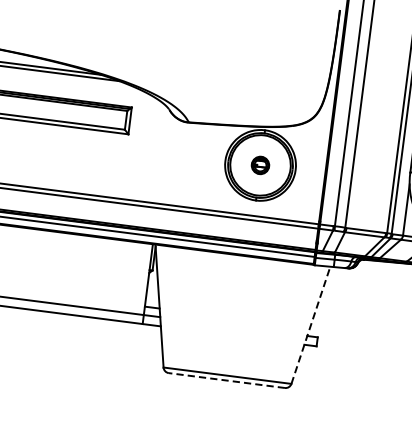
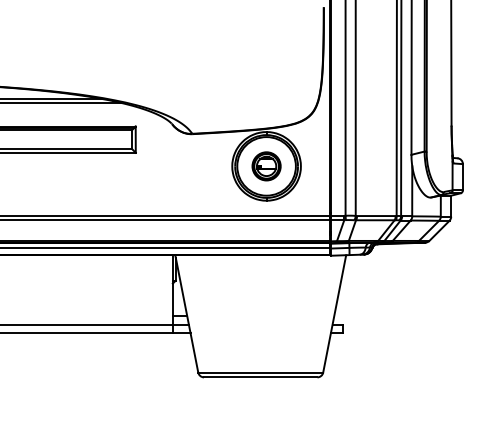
part: (260, 165) -> (266, 166), size x1.67
line: (310, 324) -> (334, 313), dashed -> solid
line: (226, 380) -> (260, 377), dashed -> solid

